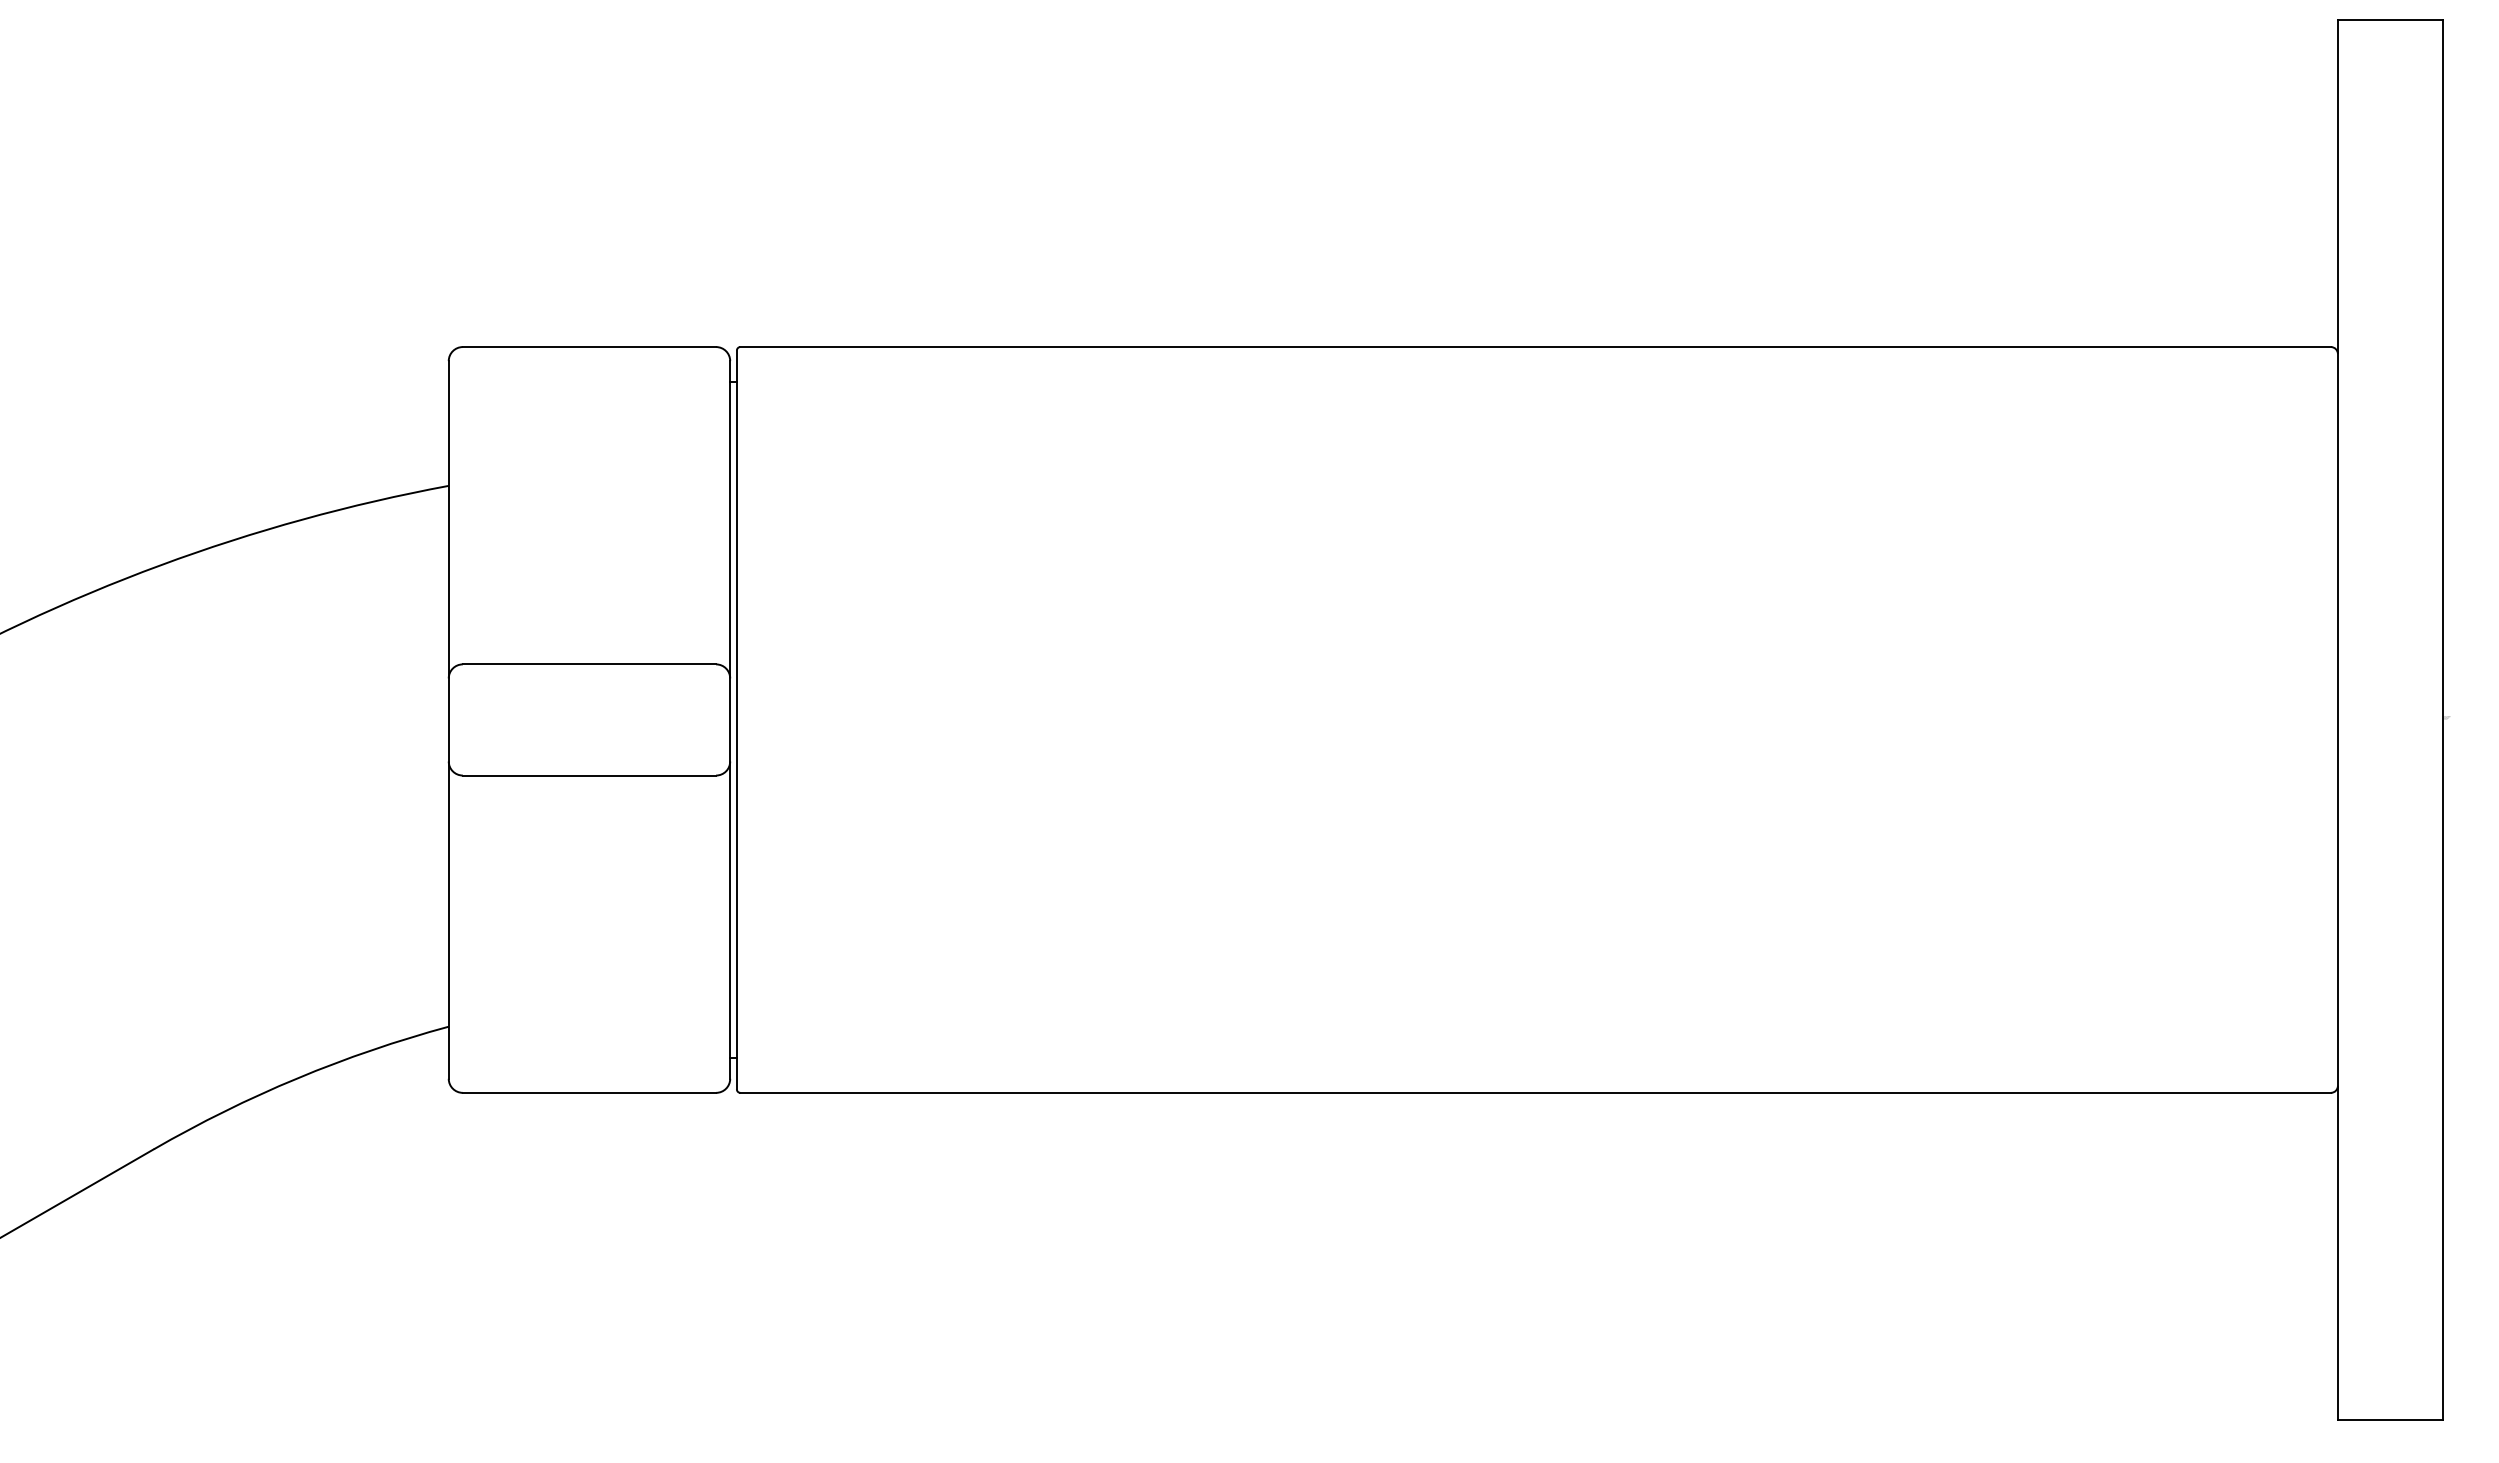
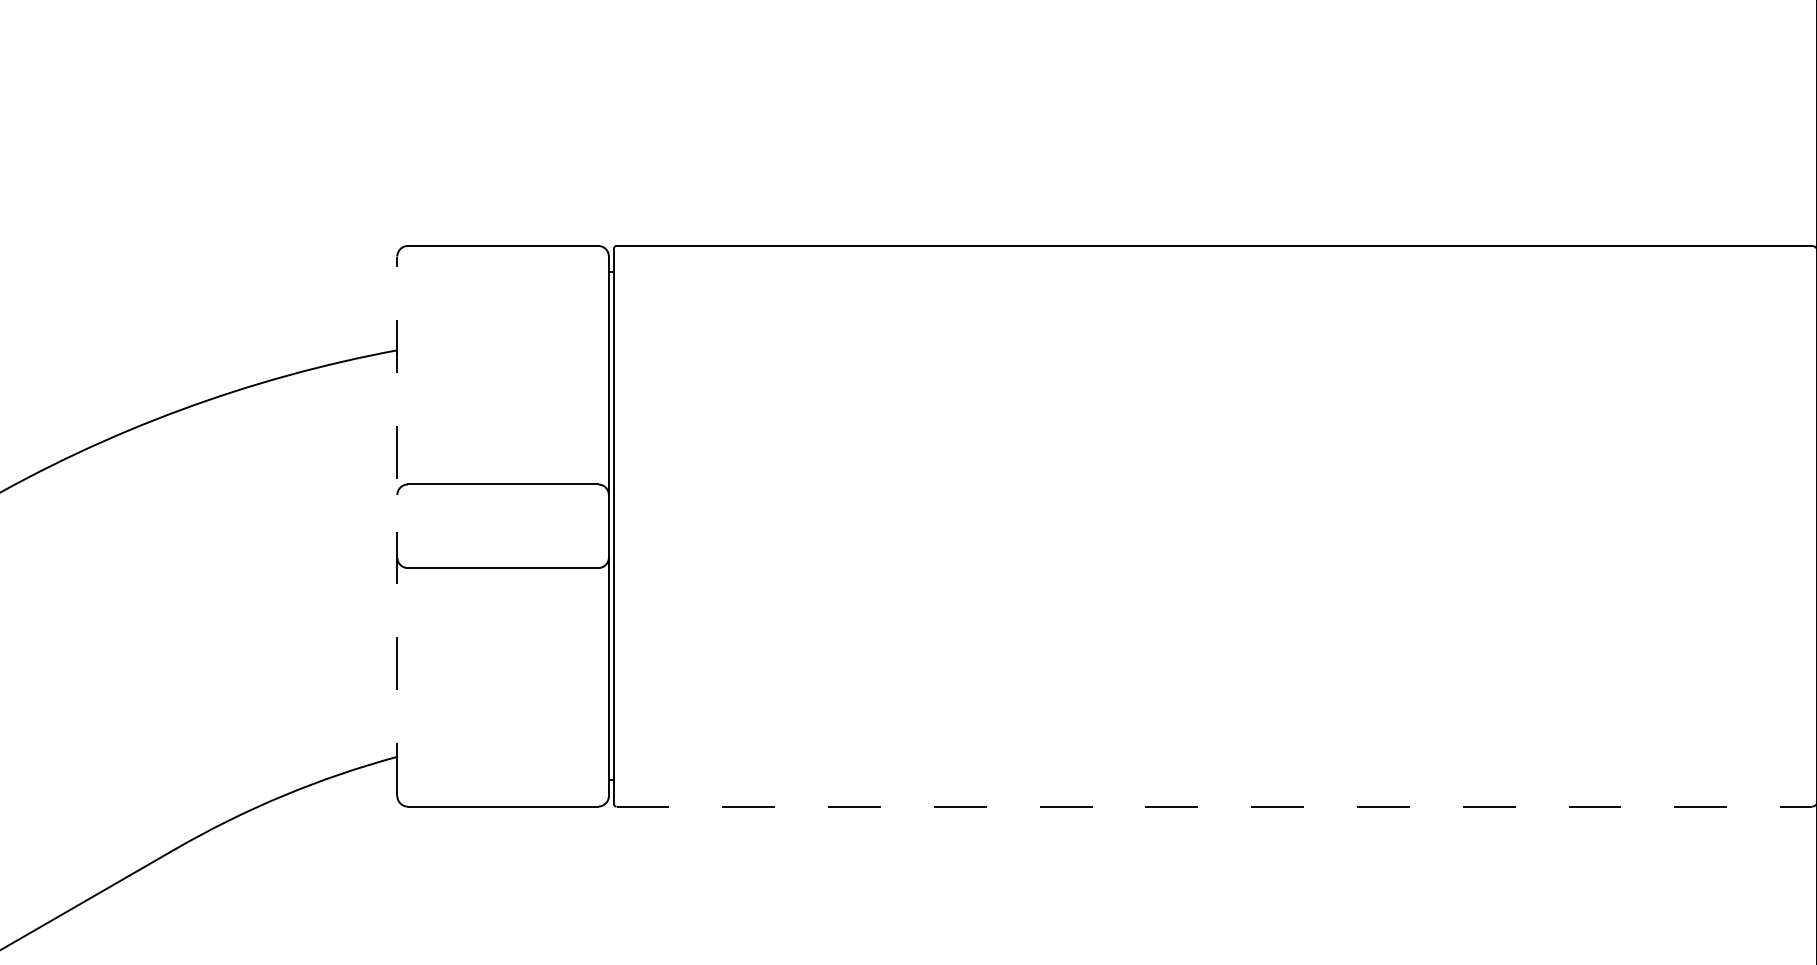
line: (448, 719) -> (397, 525), solid -> dashed
line: (1536, 1092) -> (1214, 806), solid -> dashed

